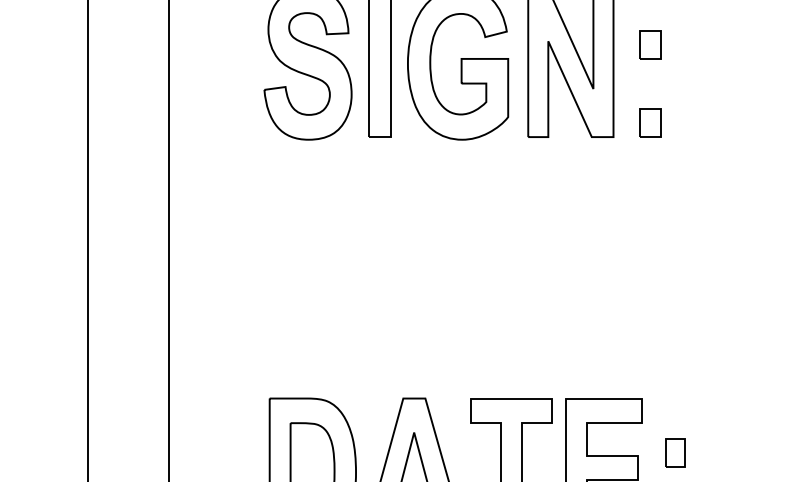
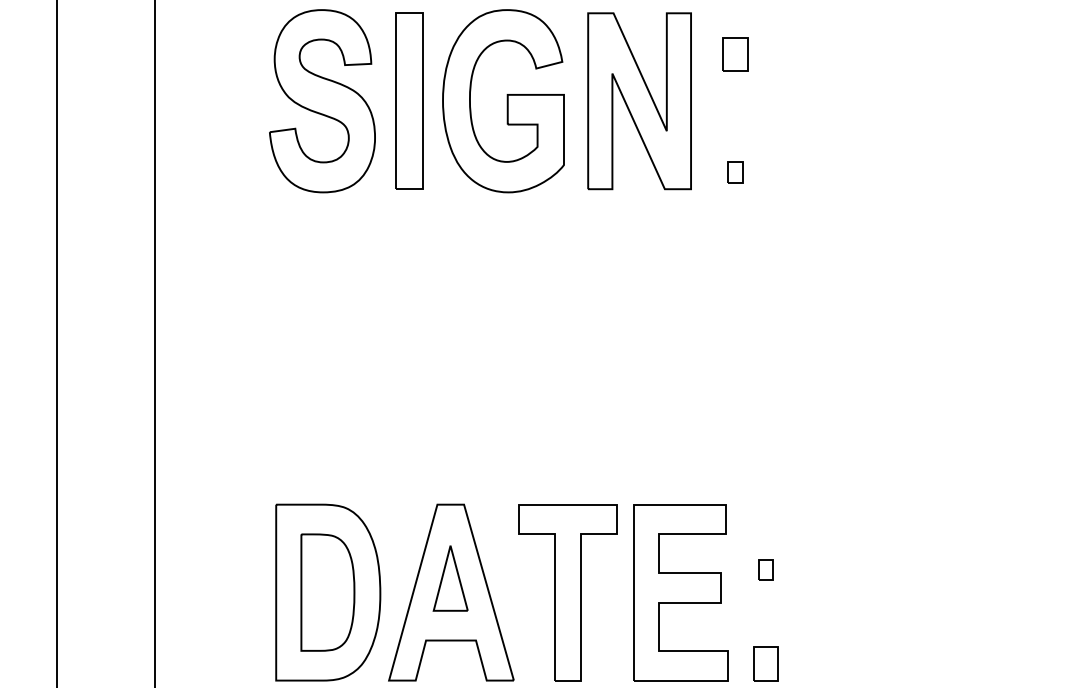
part: (650, 45) -> (735, 54), moved
part: (650, 123) -> (735, 172), size x0.6
part: (675, 452) -> (765, 569), size x0.6

